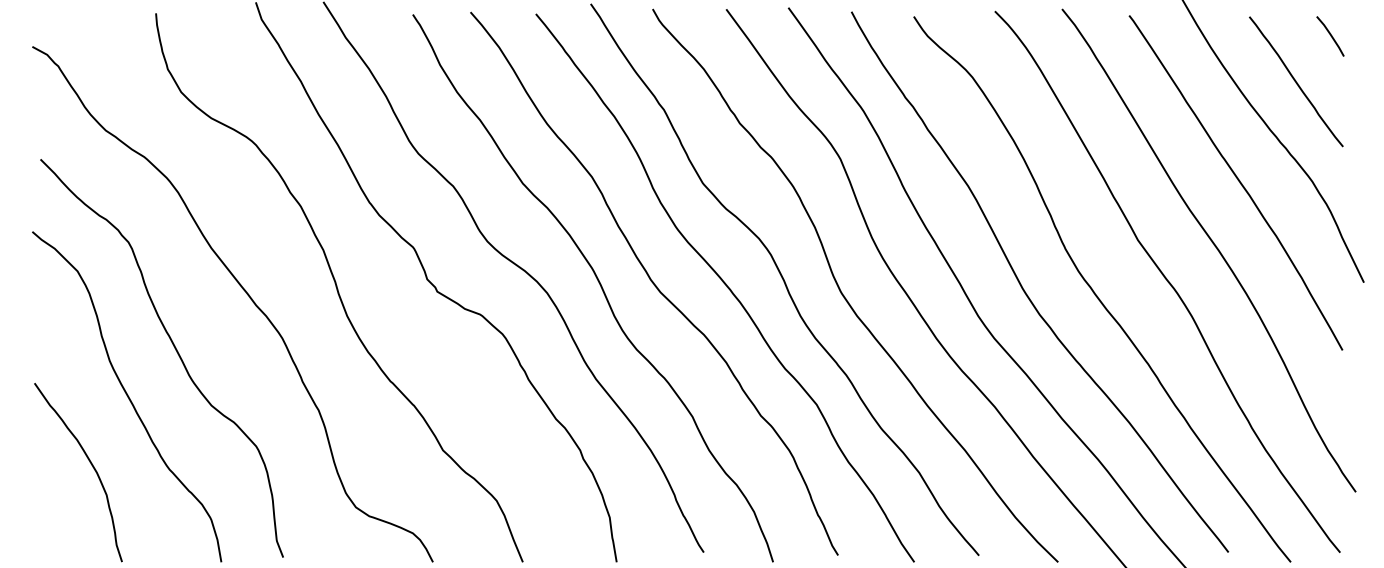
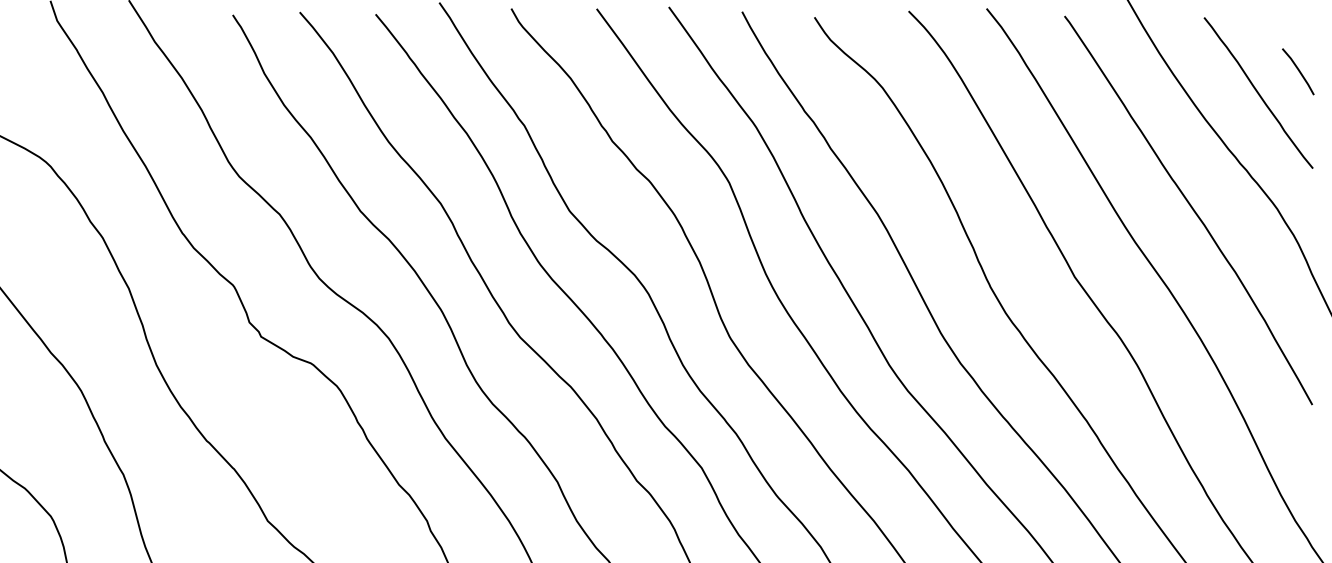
line: (1330, 36) -> (1298, 71), moved

